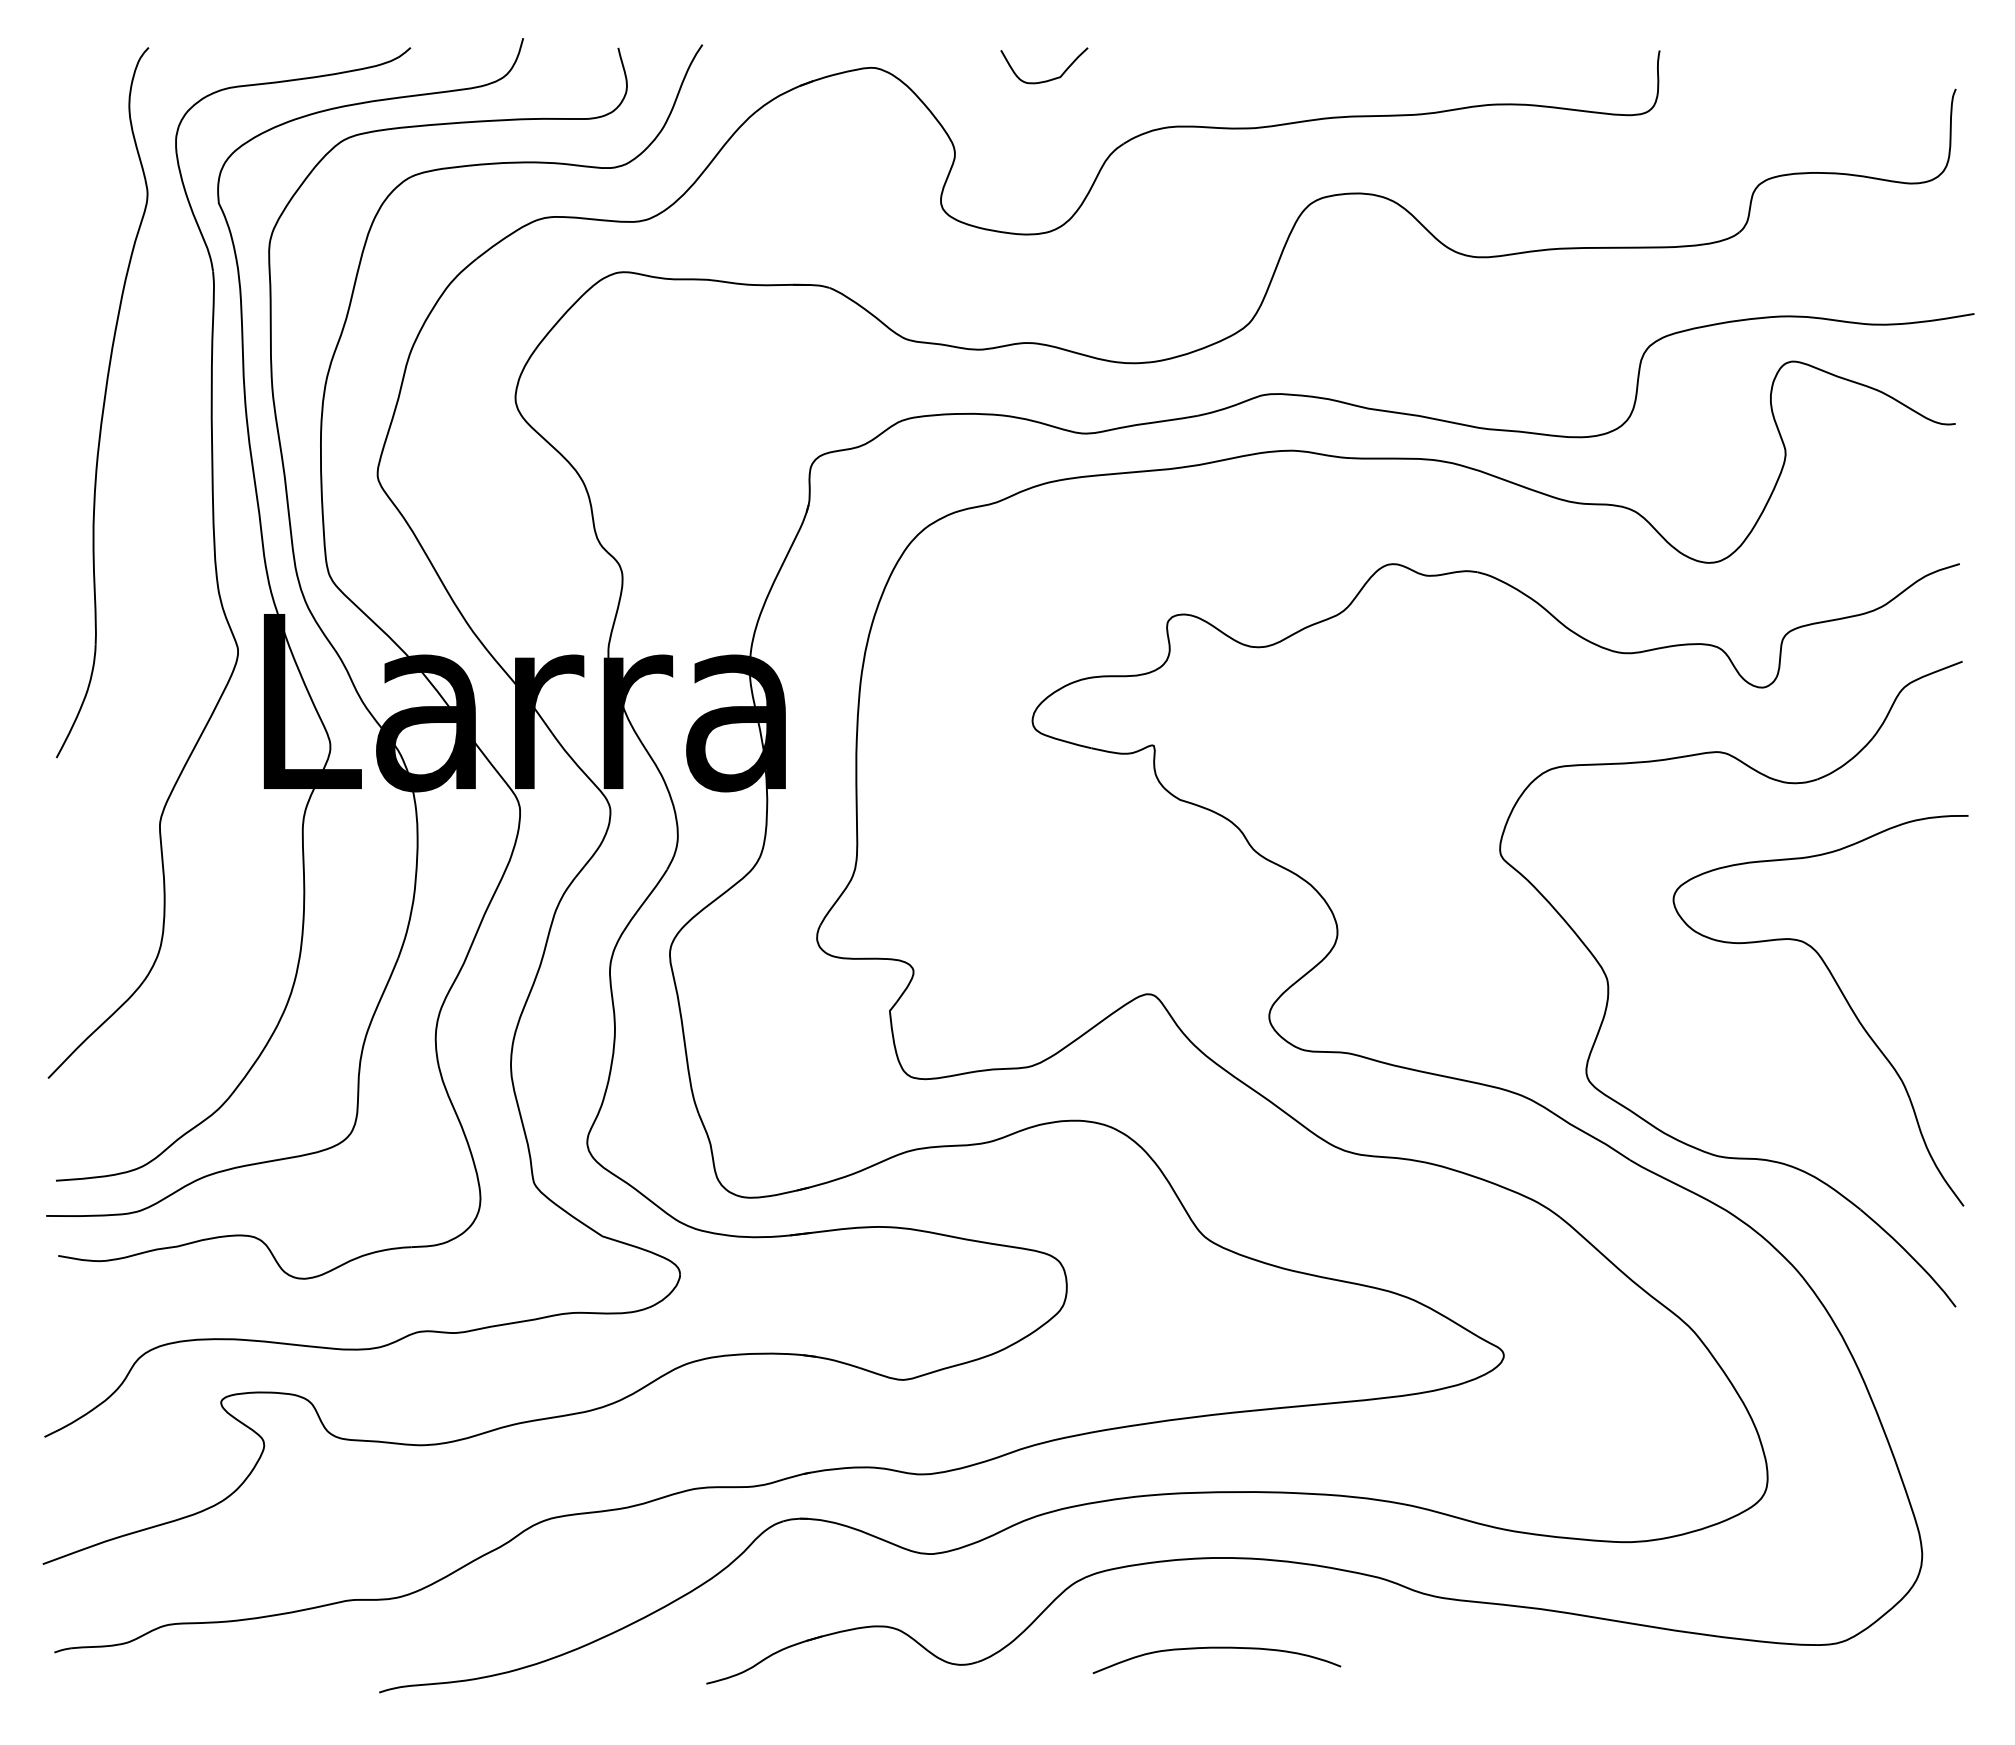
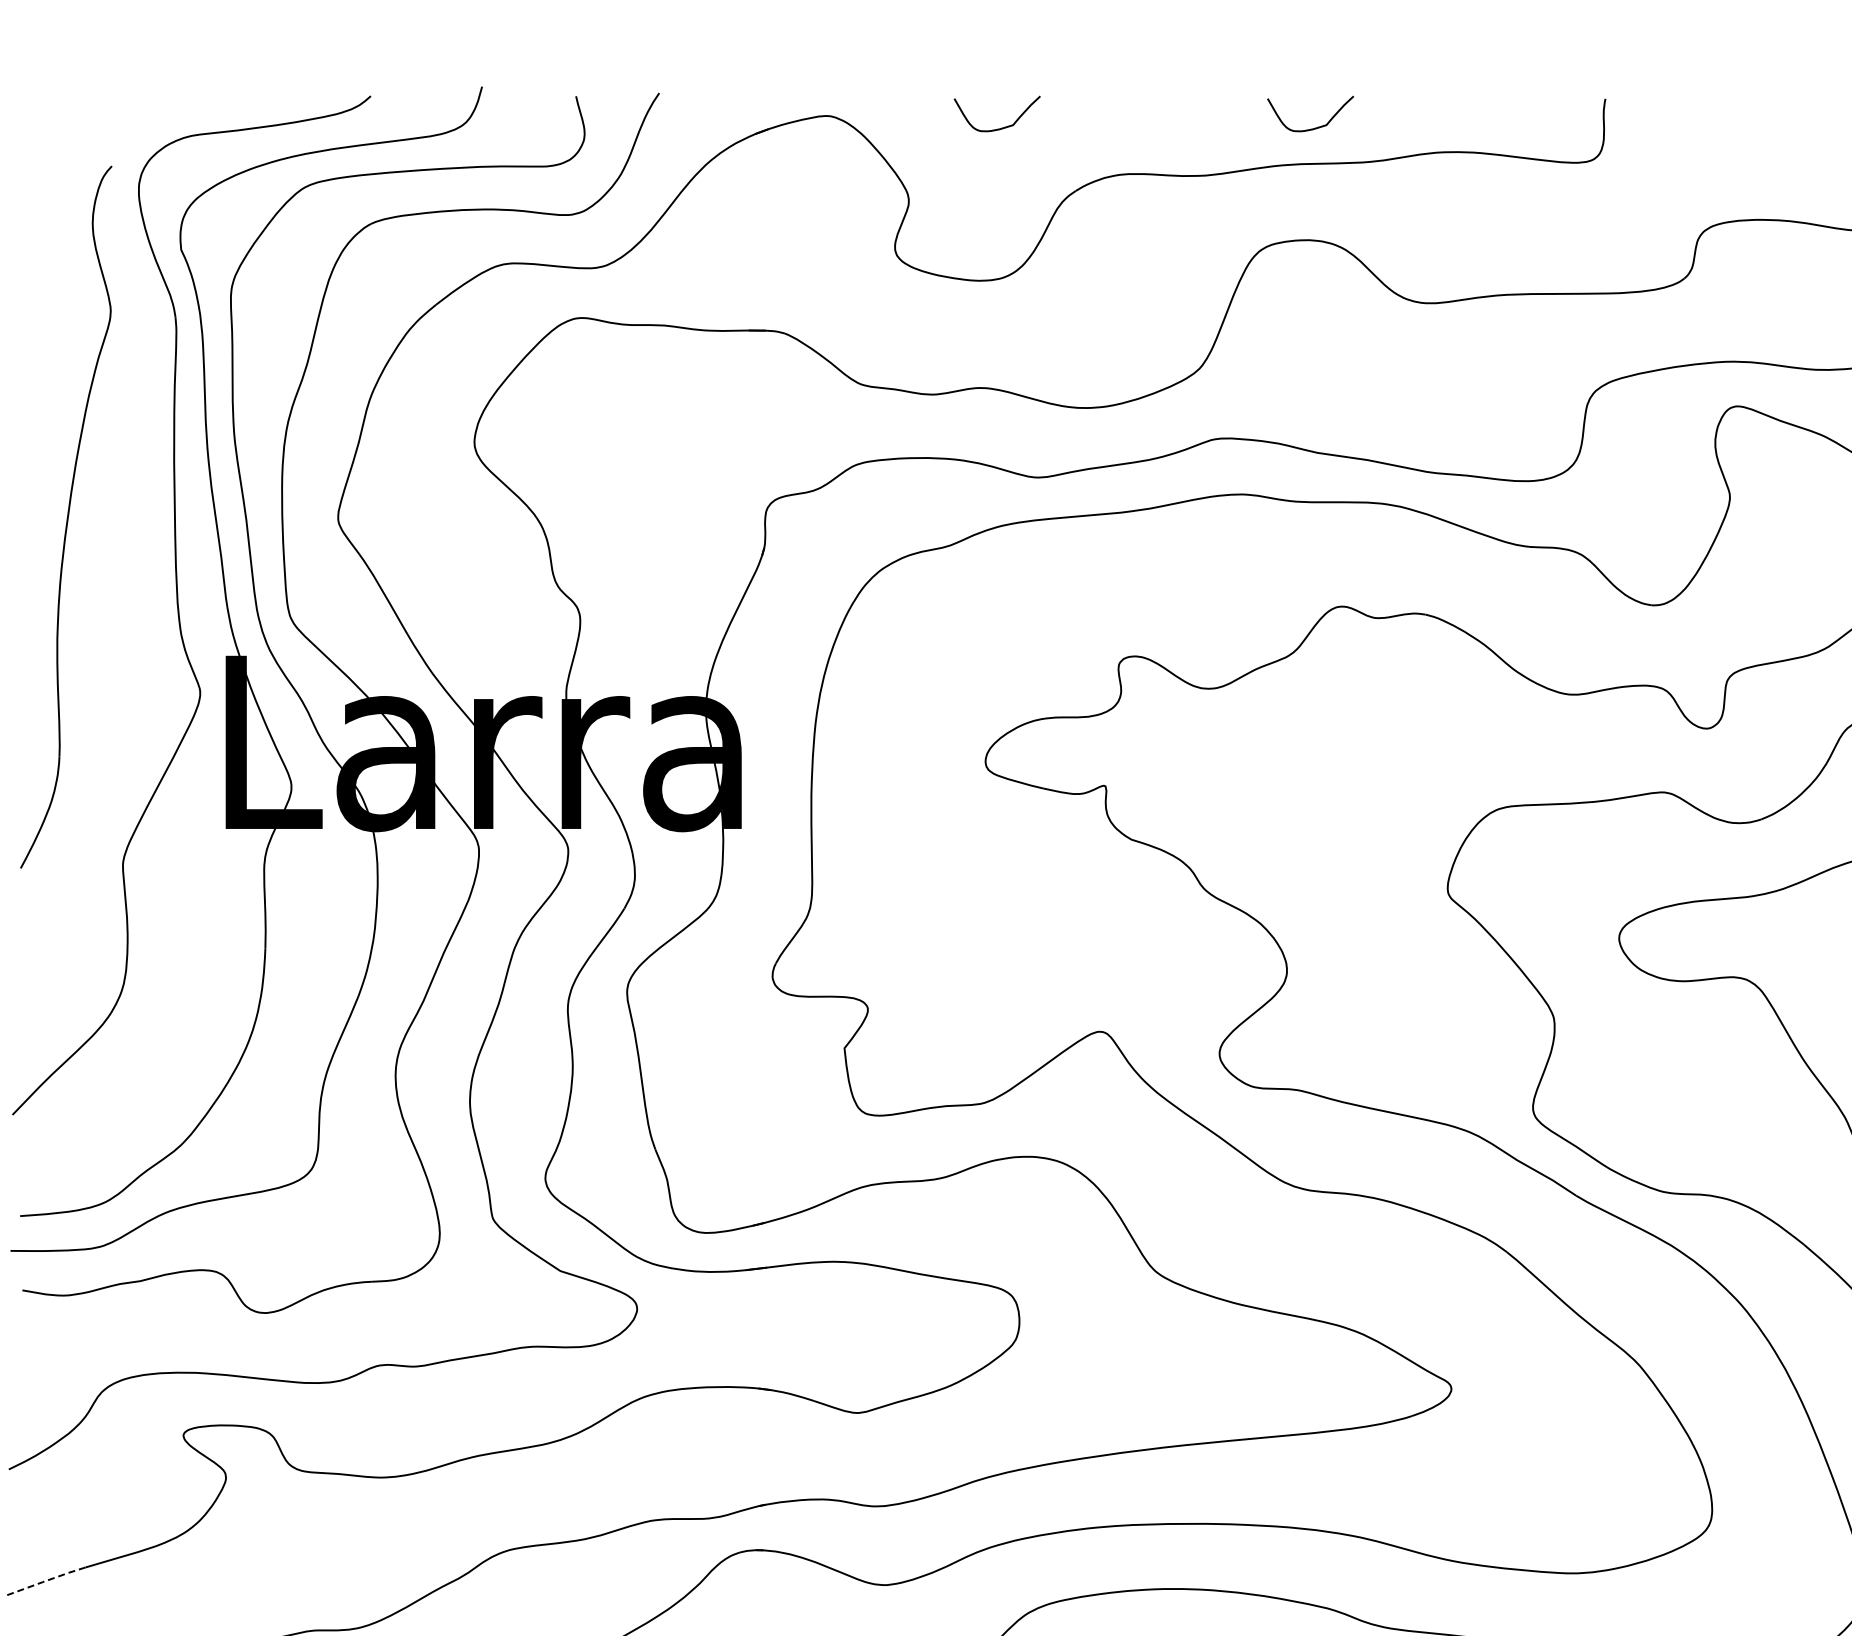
curve: (1365, 79) -> (1314, 127), added
part: (102, 402) -> (66, 517), moved
line: (81, 1549) -> (45, 1580), solid -> dashed

